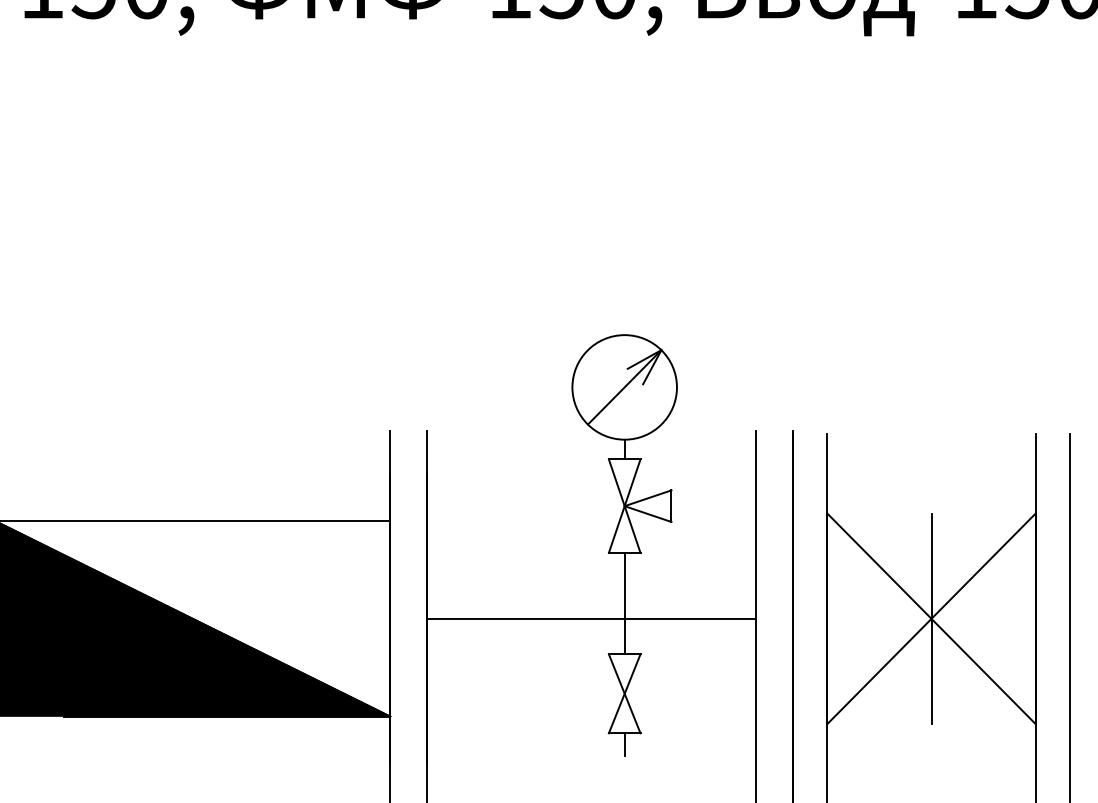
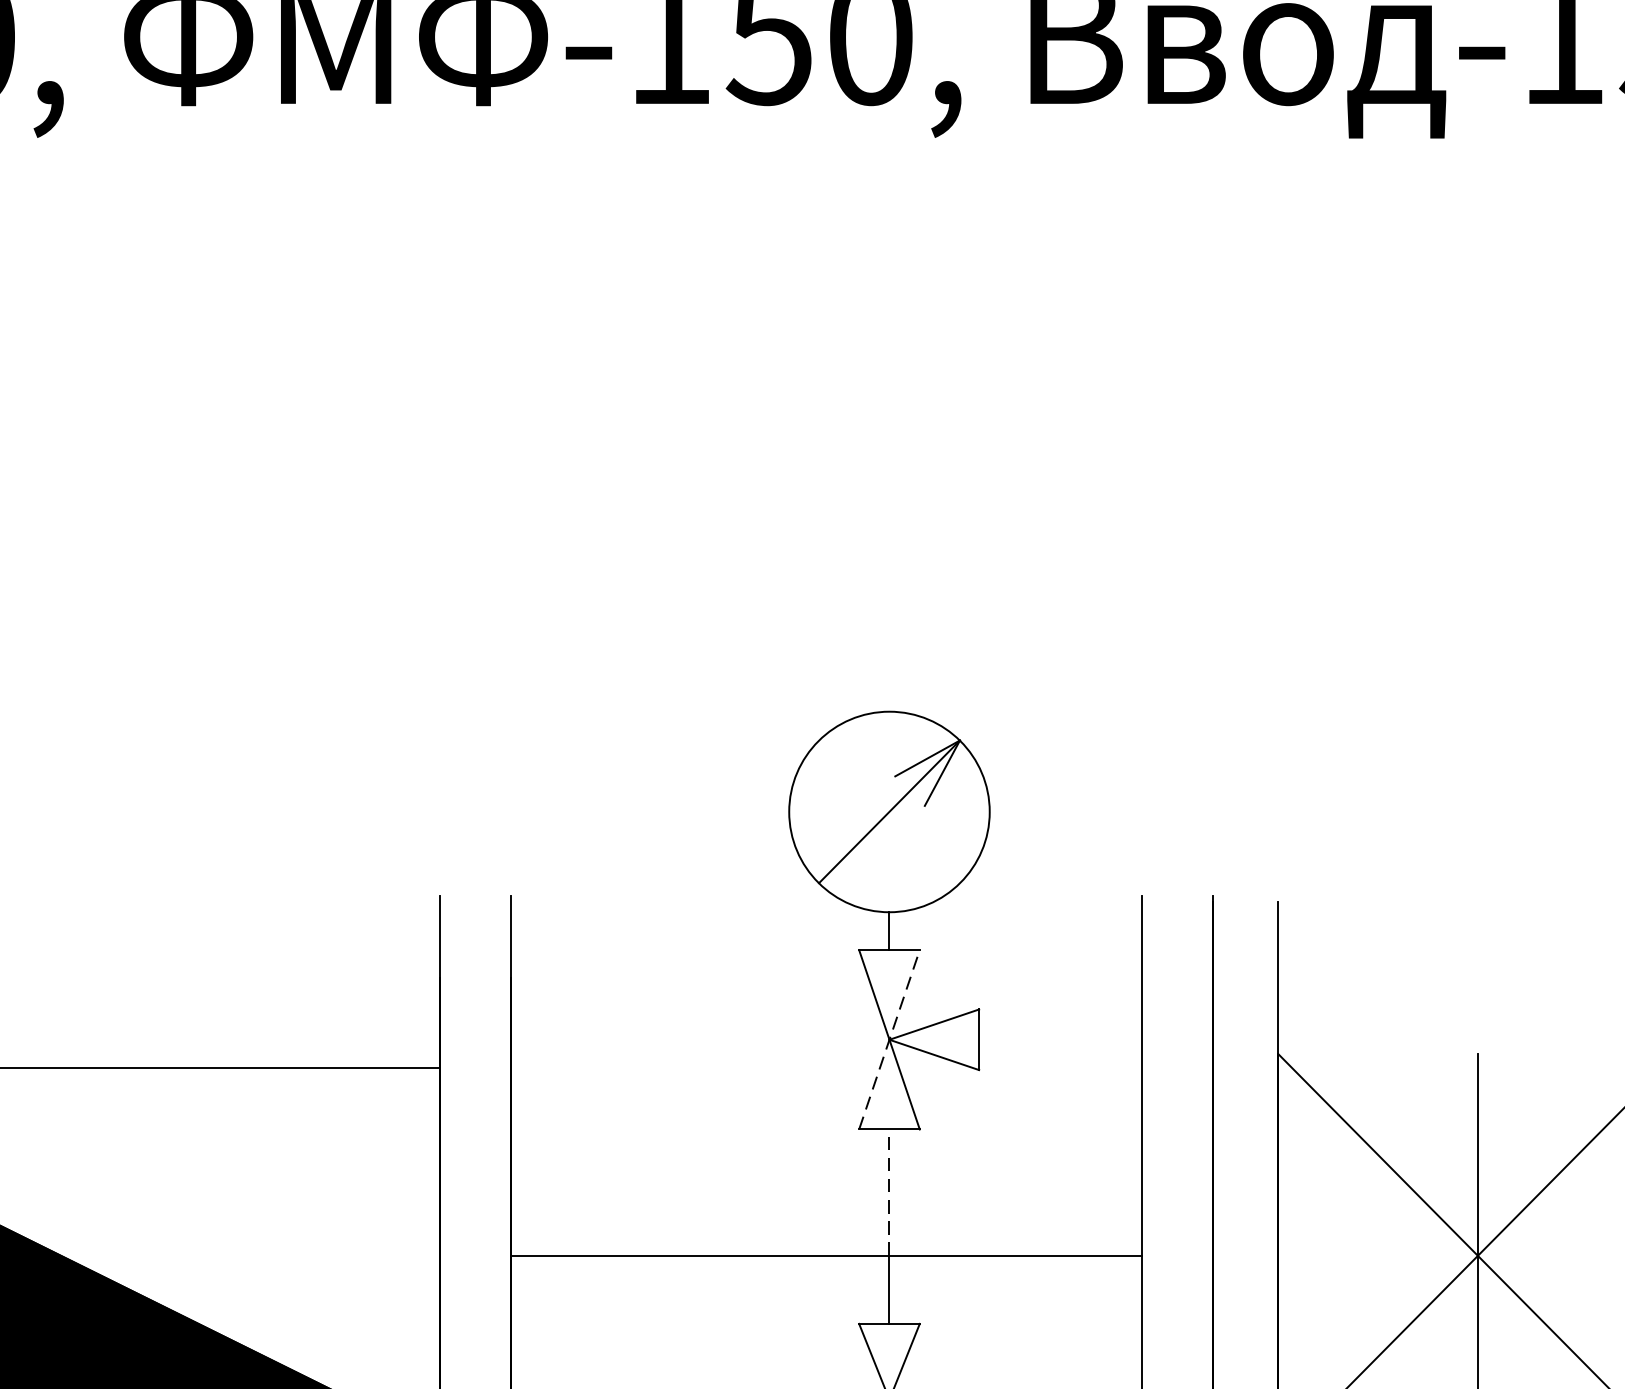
line: (624, 505) -> (889, 1038), solid -> dashed
line: (624, 585) -> (889, 1191), solid -> dashed

